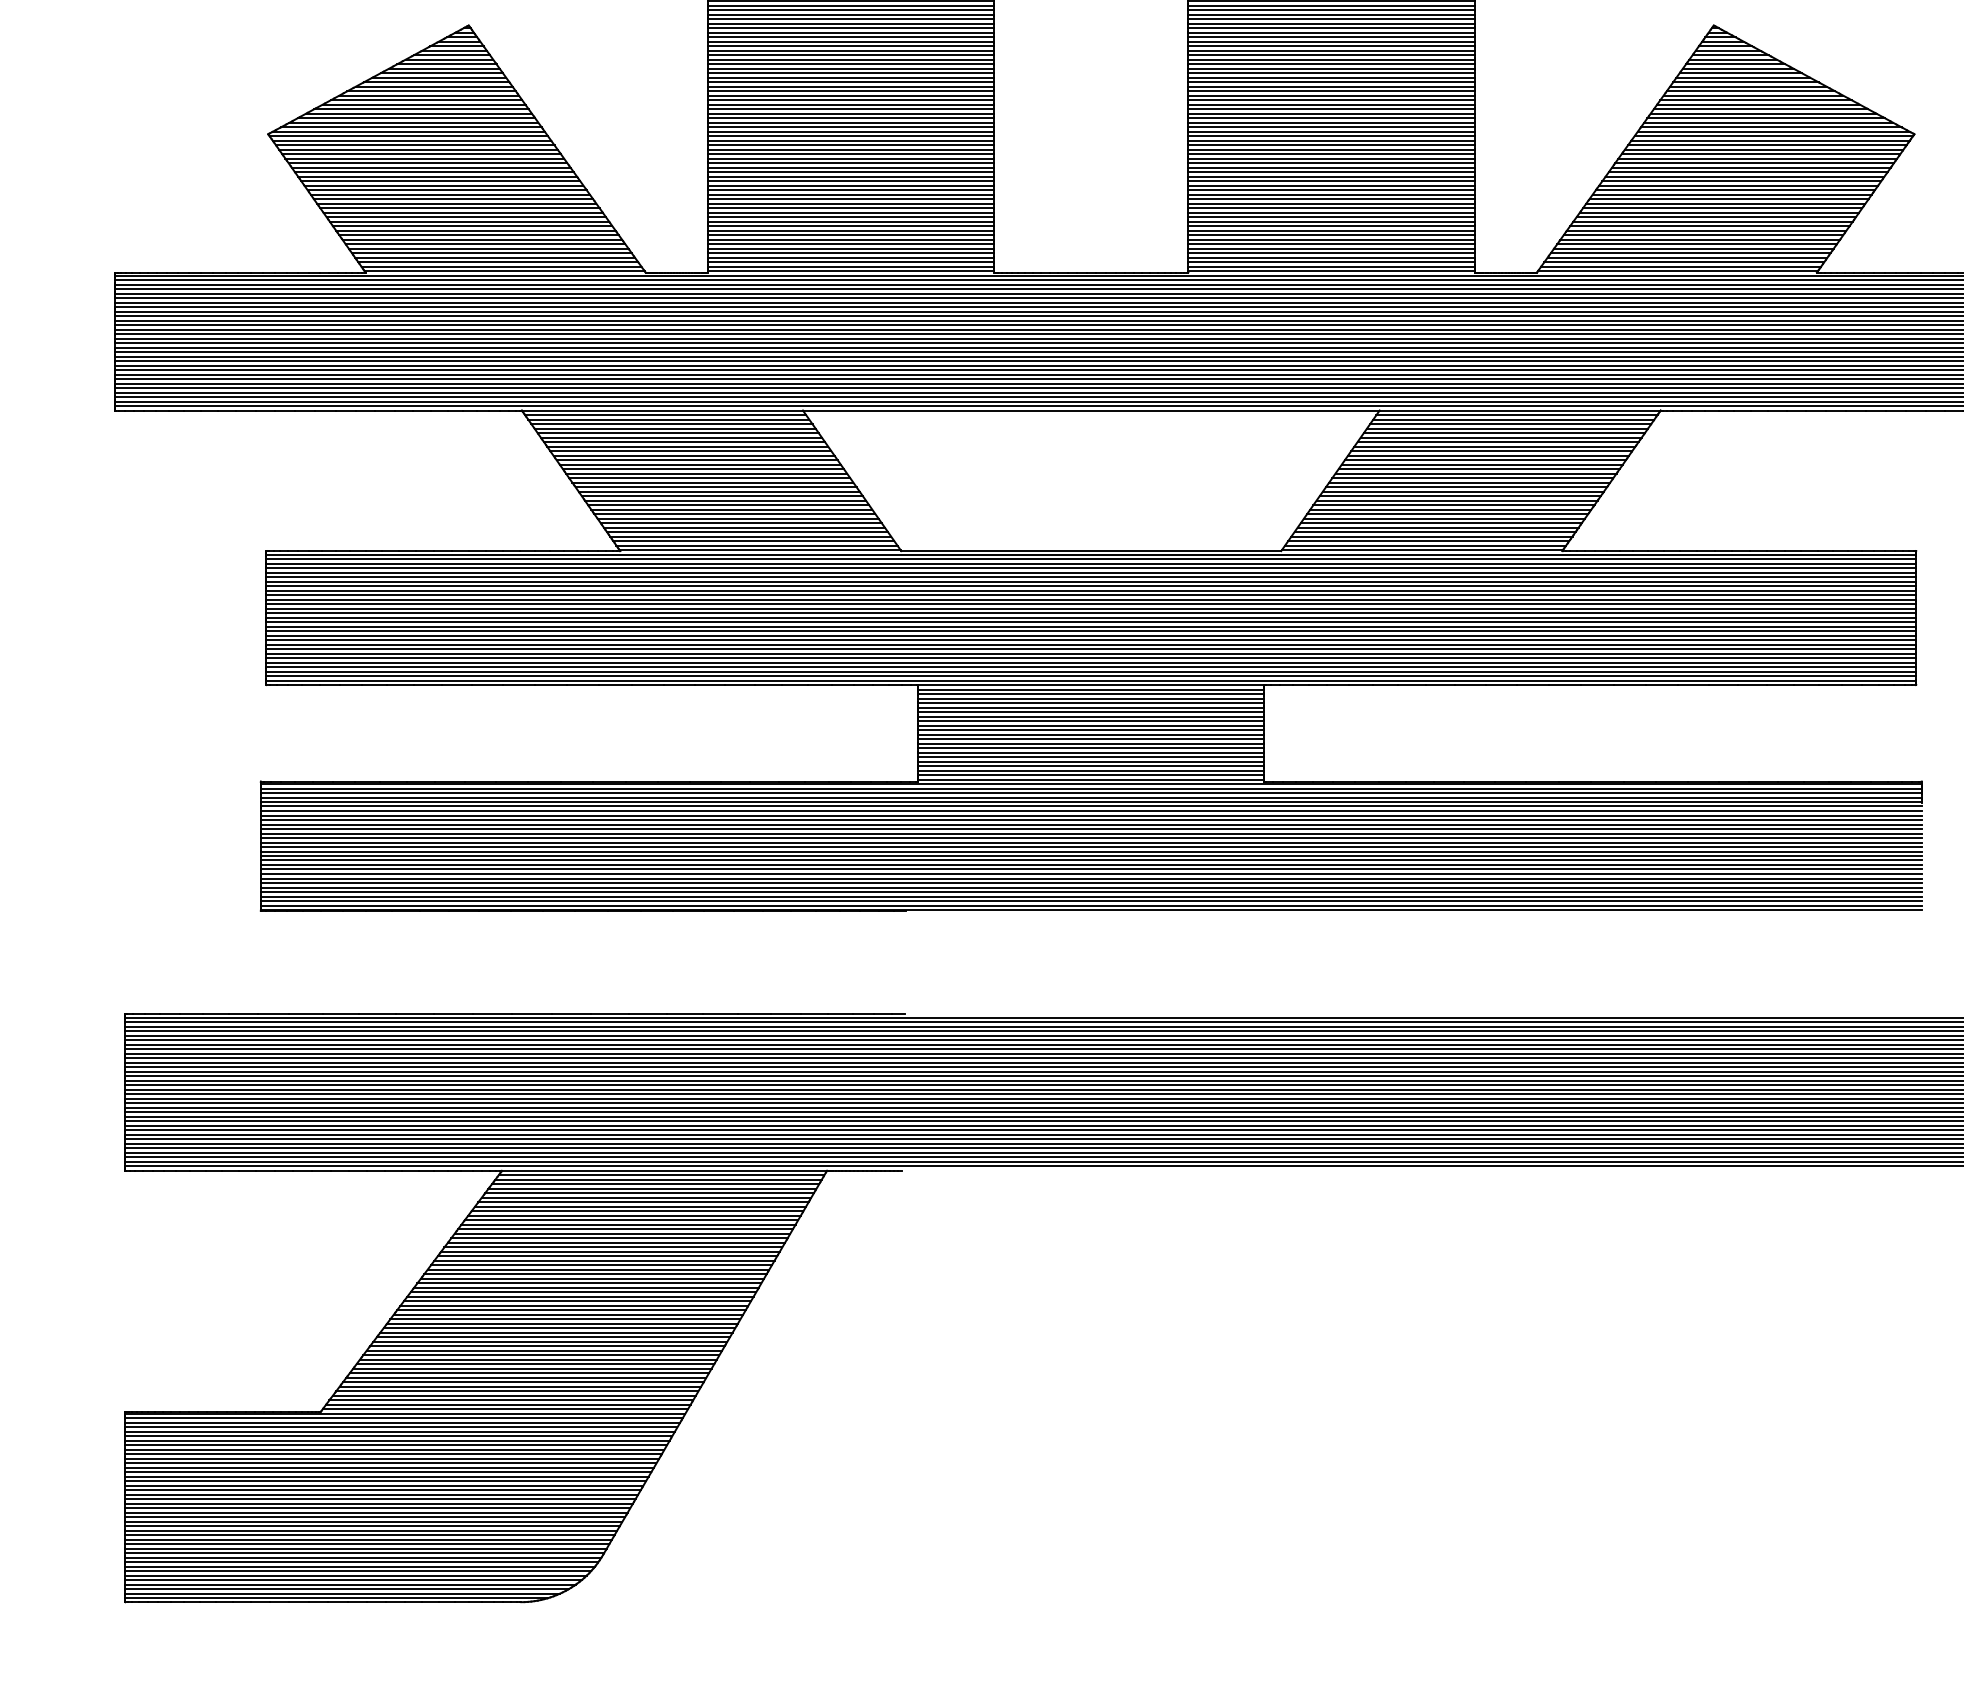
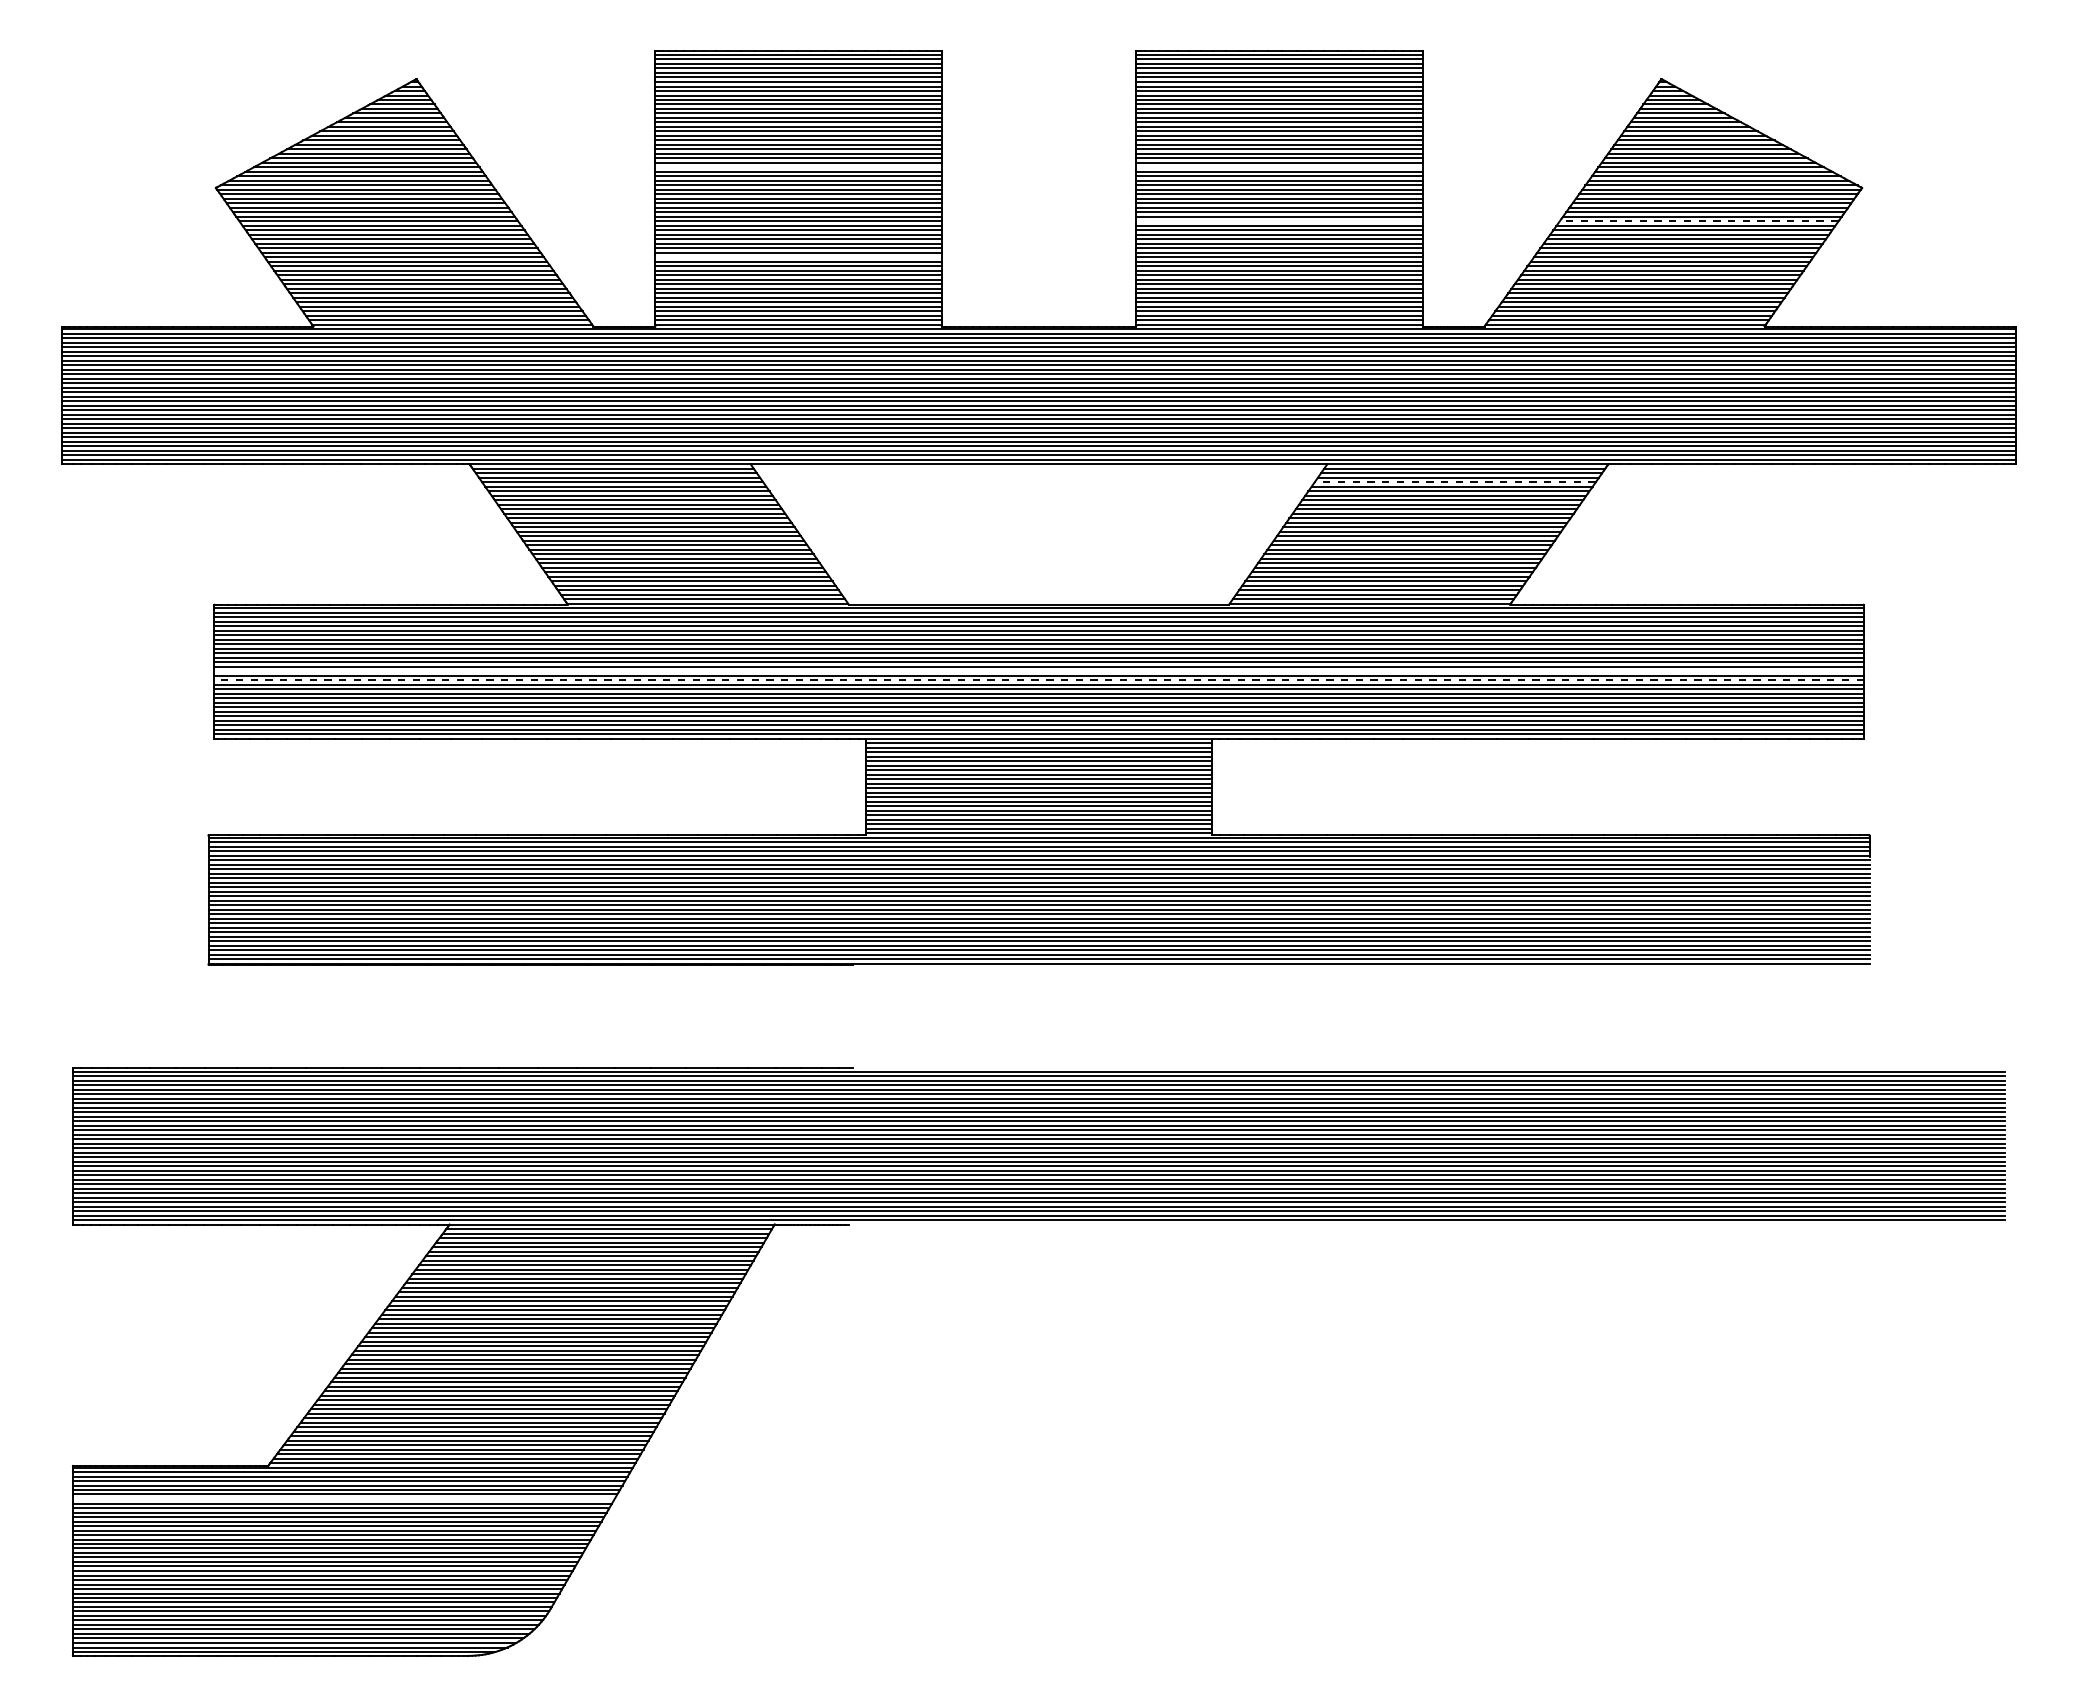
line: (850, 113) -> (798, 167), removed
line: (1330, 113) -> (1278, 167), removed
line: (1330, 167) -> (1278, 221), removed
line: (1750, 167) -> (1698, 221), solid -> dashed
line: (850, 203) -> (798, 257), removed
line: (1507, 428) -> (1455, 482), solid -> dashed
line: (1090, 617) -> (1038, 671), removed
line: (1091, 626) -> (1039, 680), solid -> dashed
line: (395, 1444) -> (343, 1498), removed

